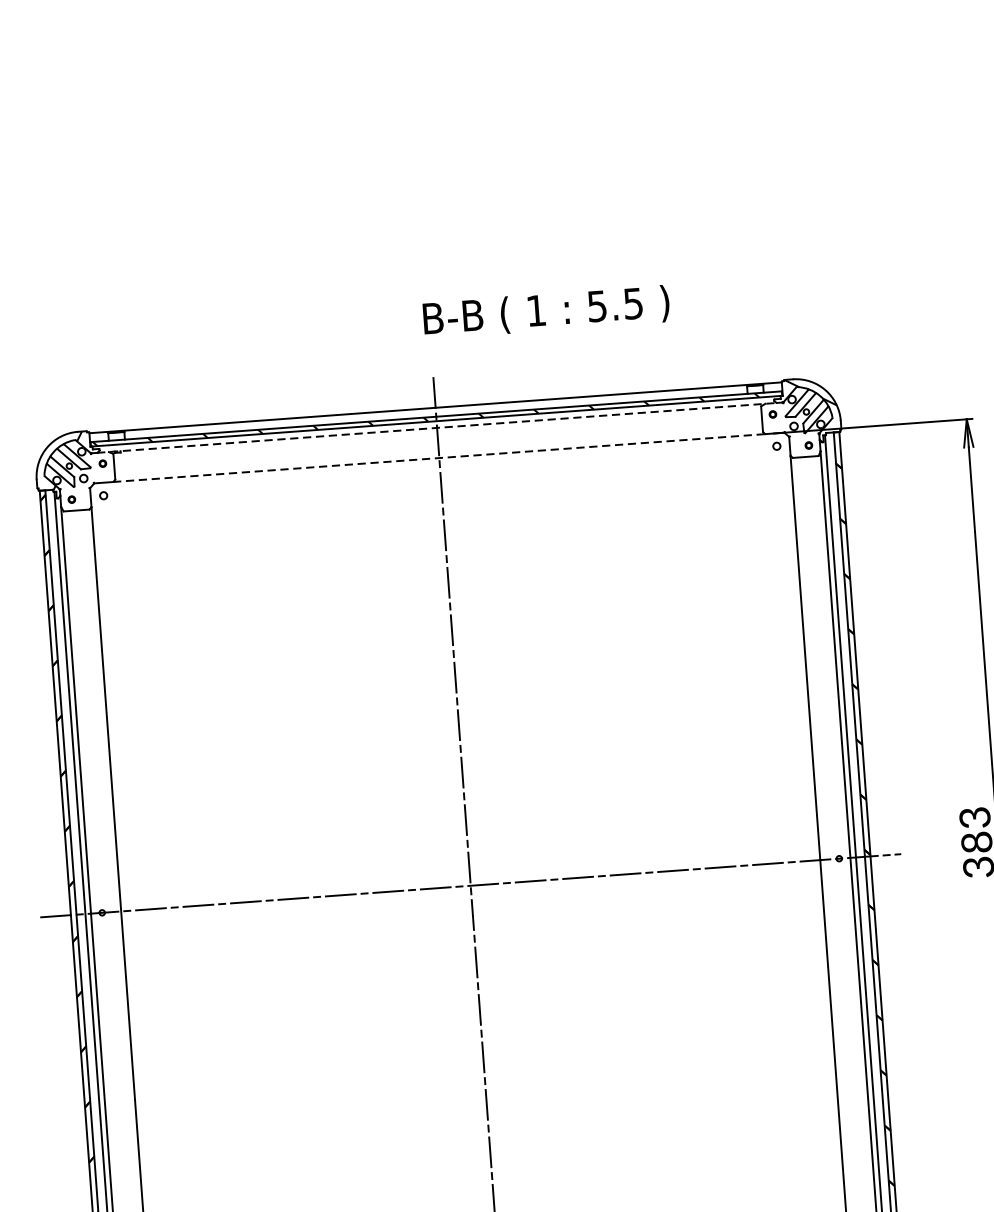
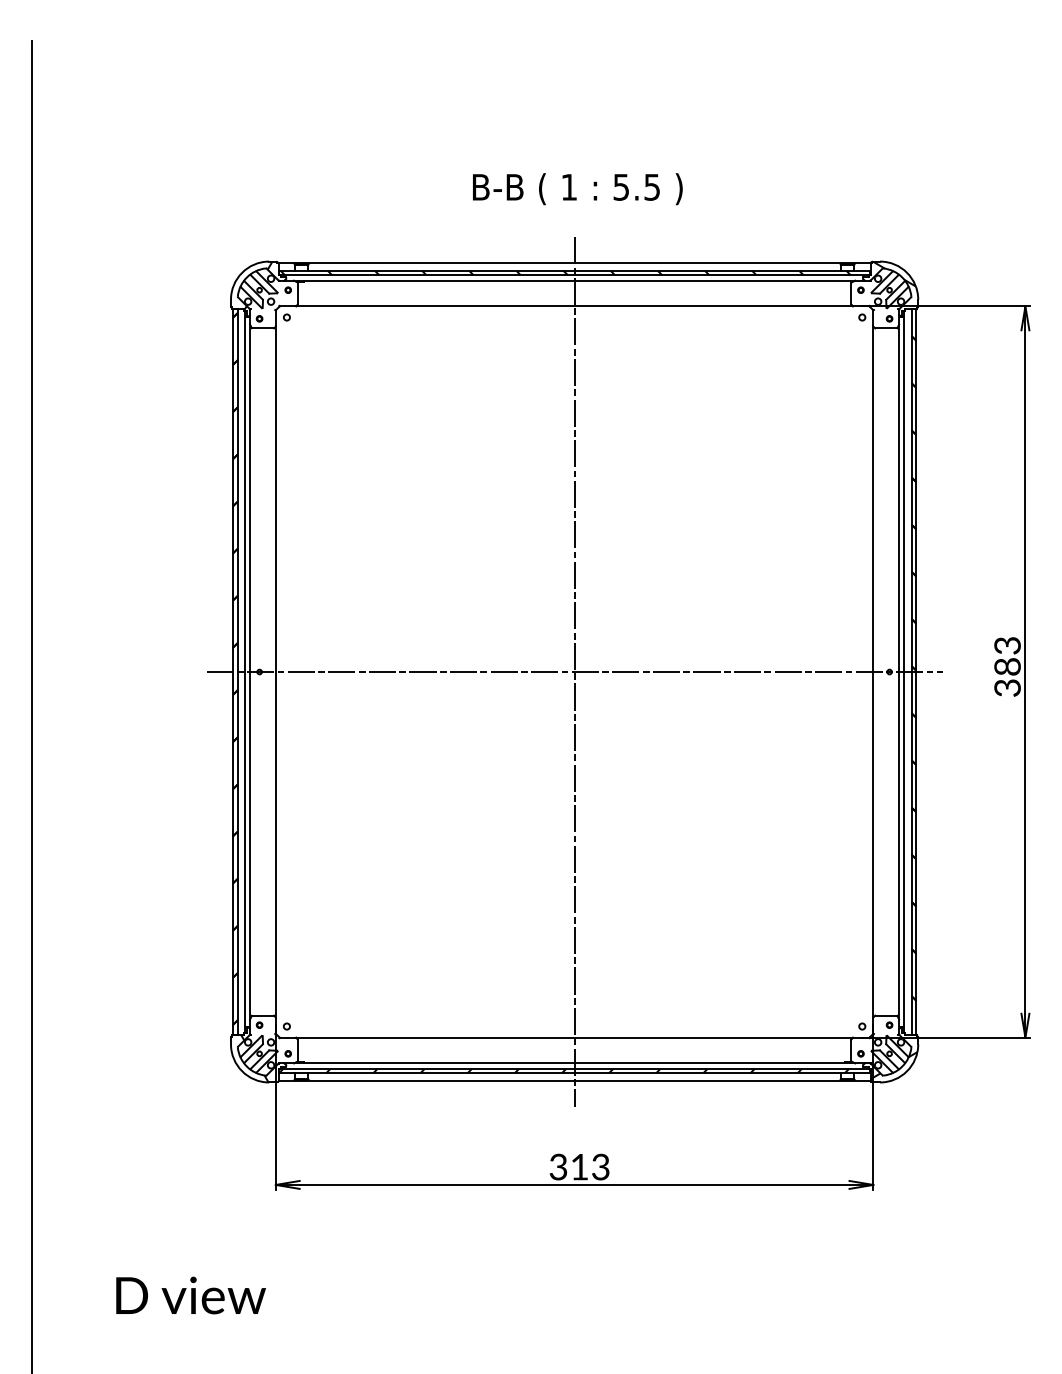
text: (546, 312) -> (577, 189), moved
line: (436, 427) -> (574, 280), dashed -> solid
line: (439, 458) -> (574, 306), dashed -> solid

